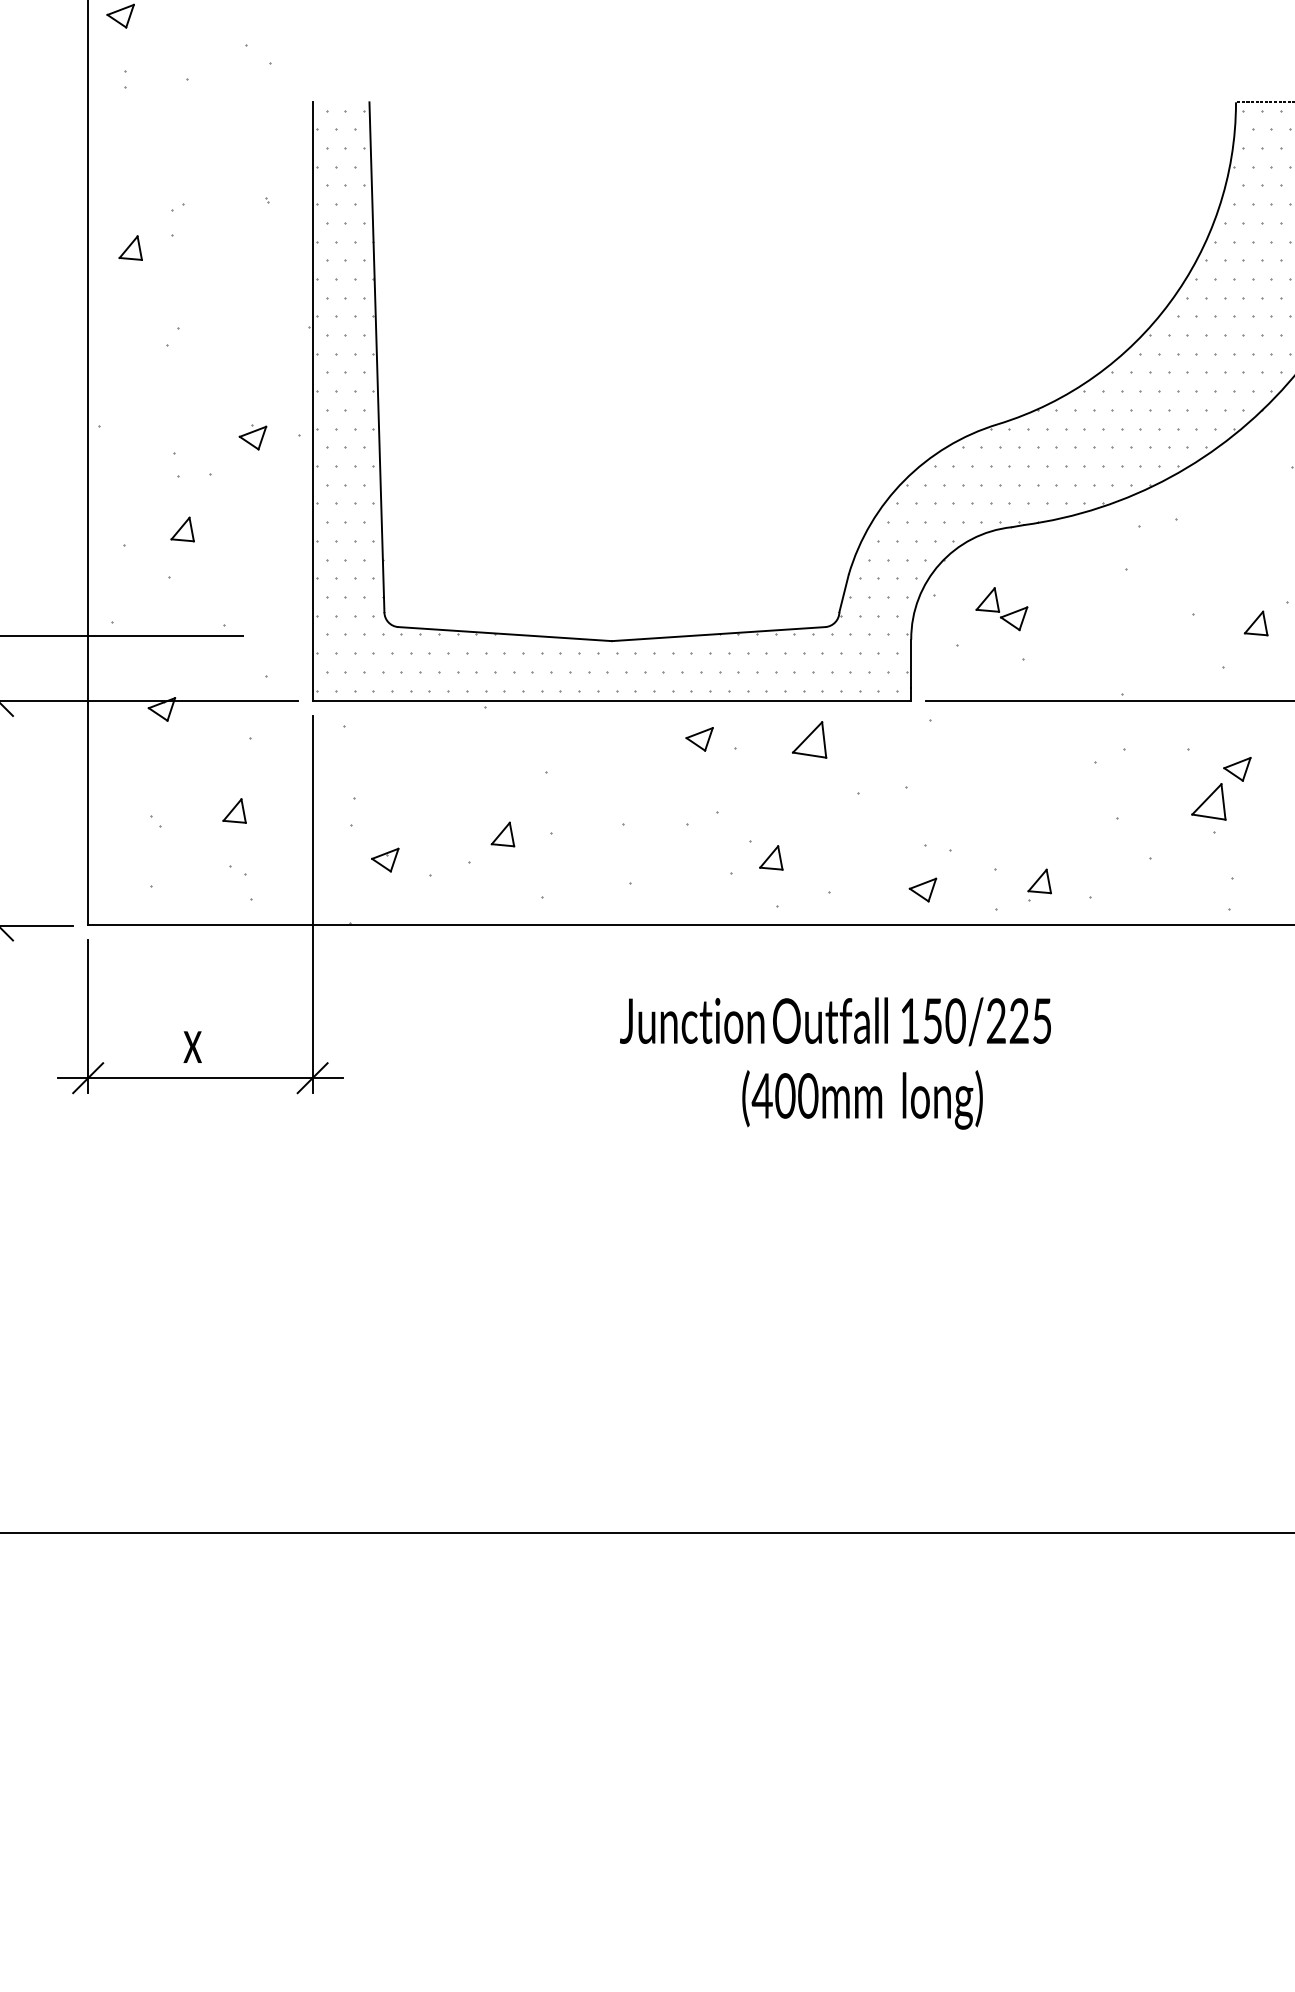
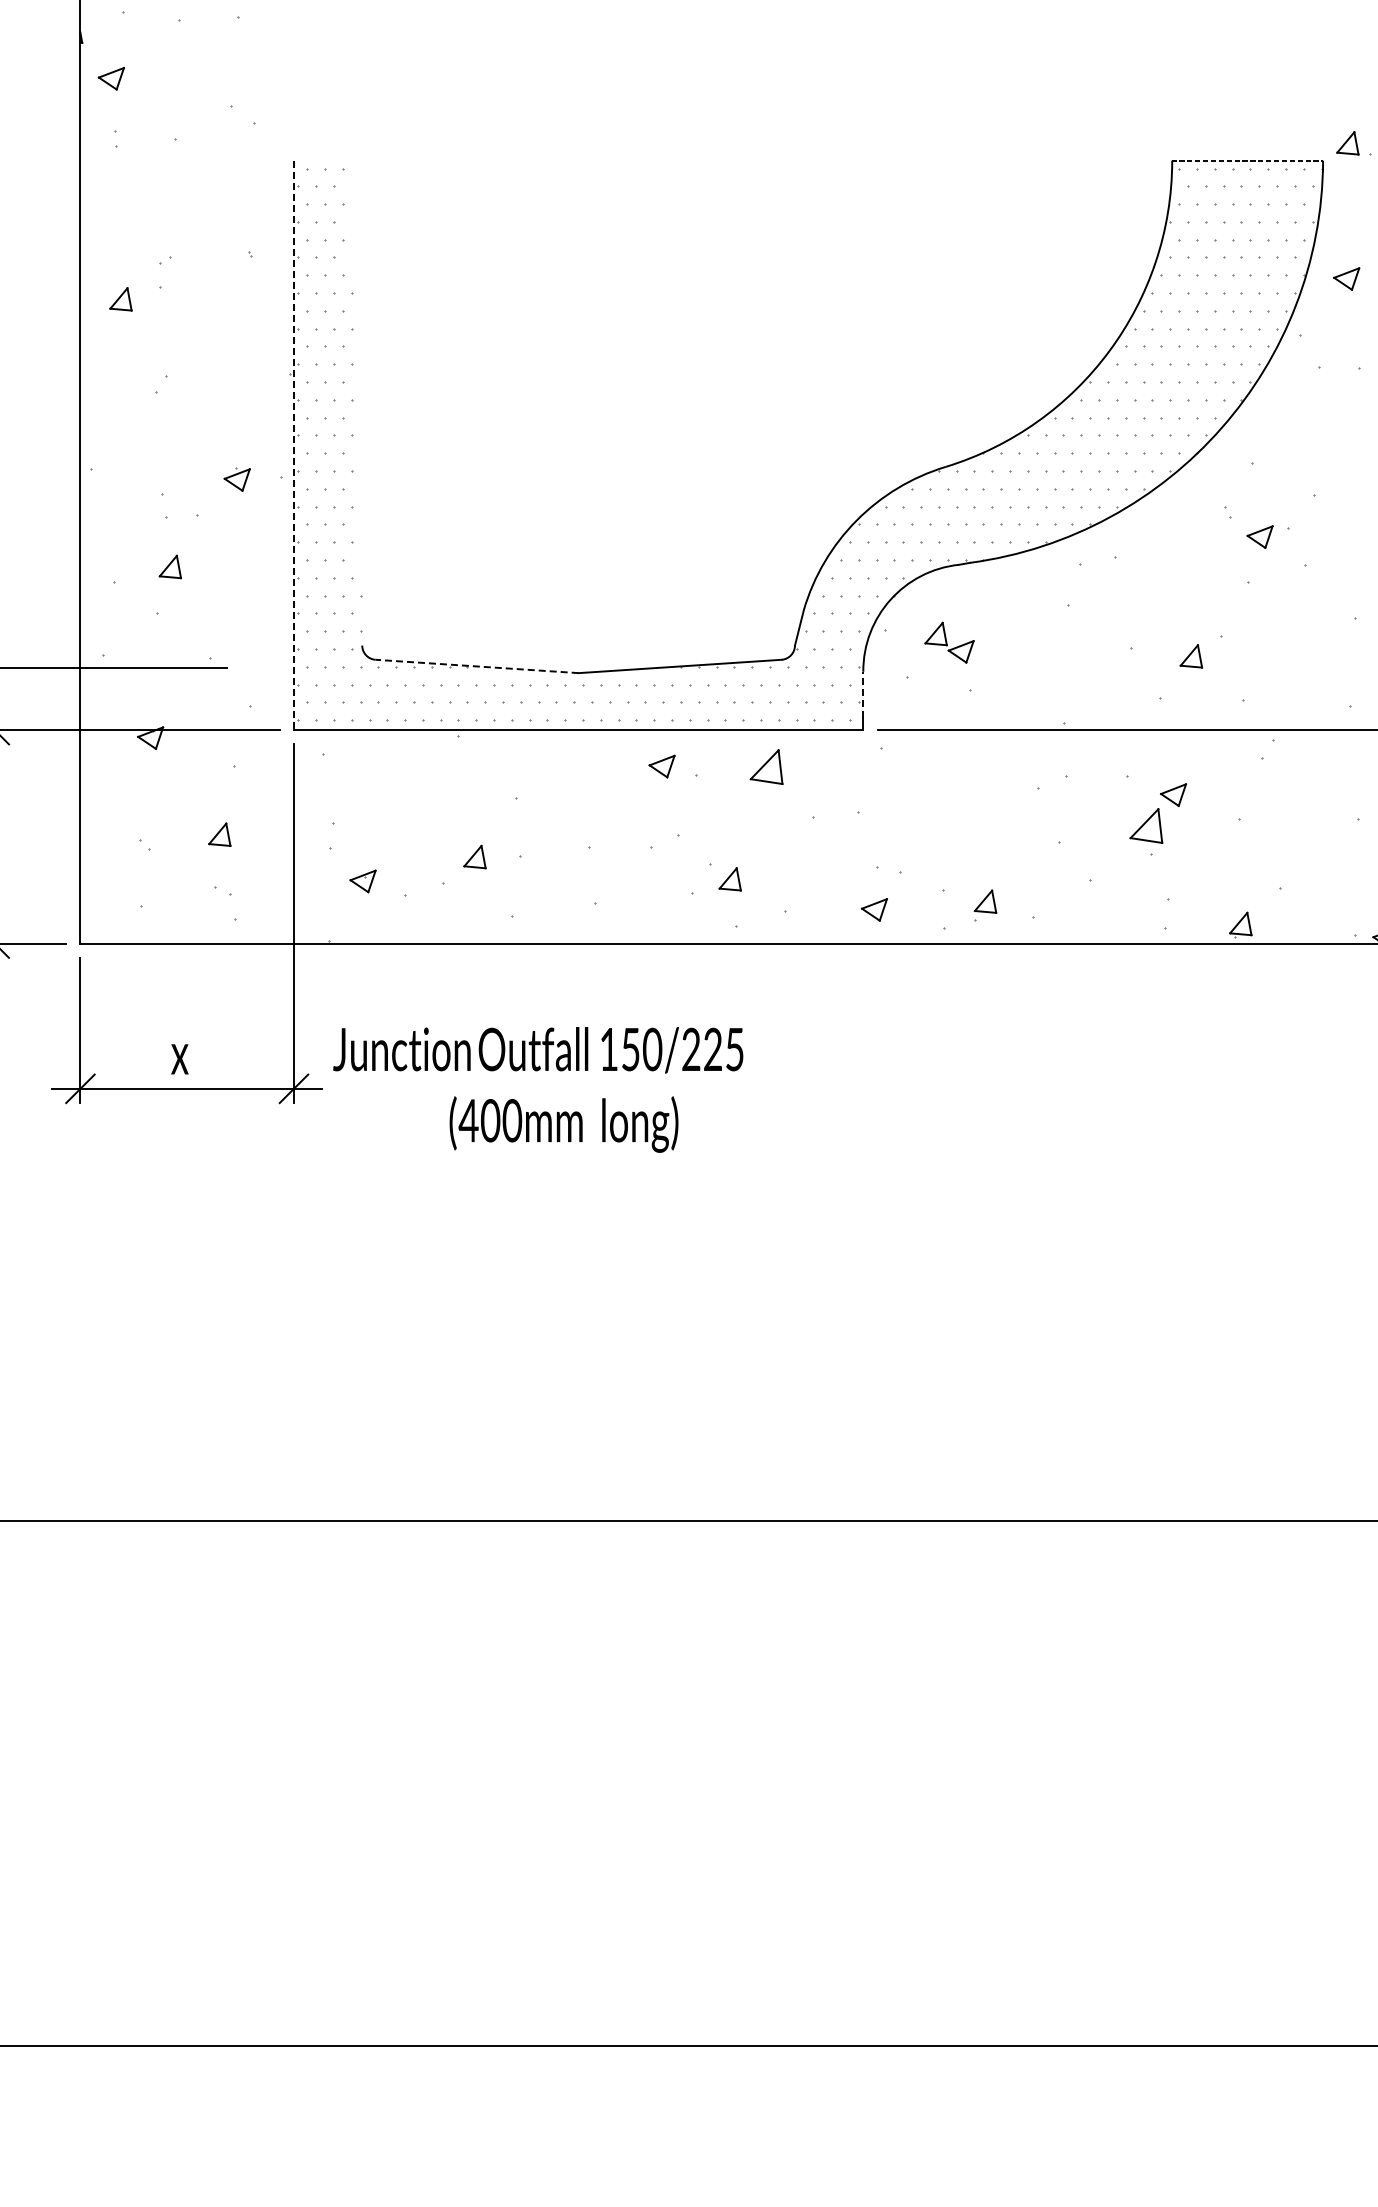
line: (377, 356) -> (355, 402), removed
line: (312, 401) -> (293, 445), solid -> dashed
line: (505, 634) -> (477, 666), solid -> dashed
line: (911, 663) -> (863, 694), solid -> dashed
text: (835, 1063) -> (538, 1089), moved

